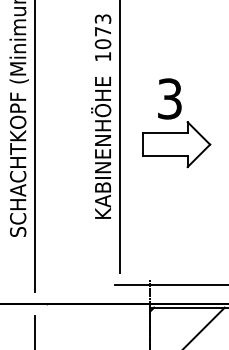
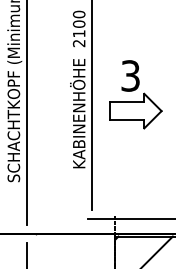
text: (102, 37) -> (78, 28), 1073 -> 2100

